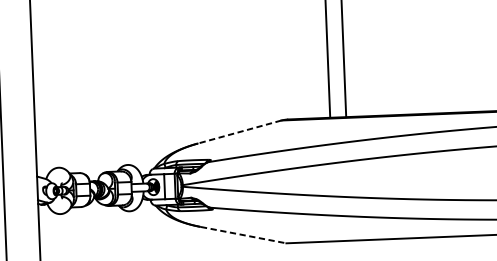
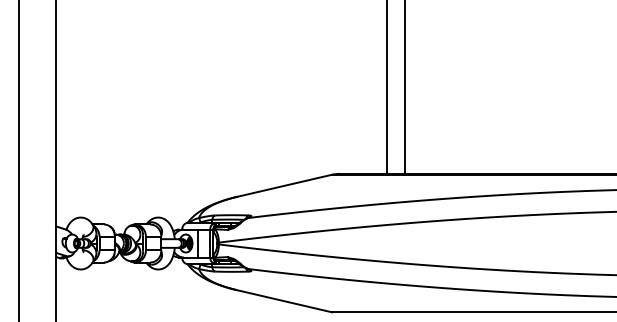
line: (239, 131) -> (284, 185), dashed -> solid
line: (243, 235) -> (284, 301), dashed -> solid

